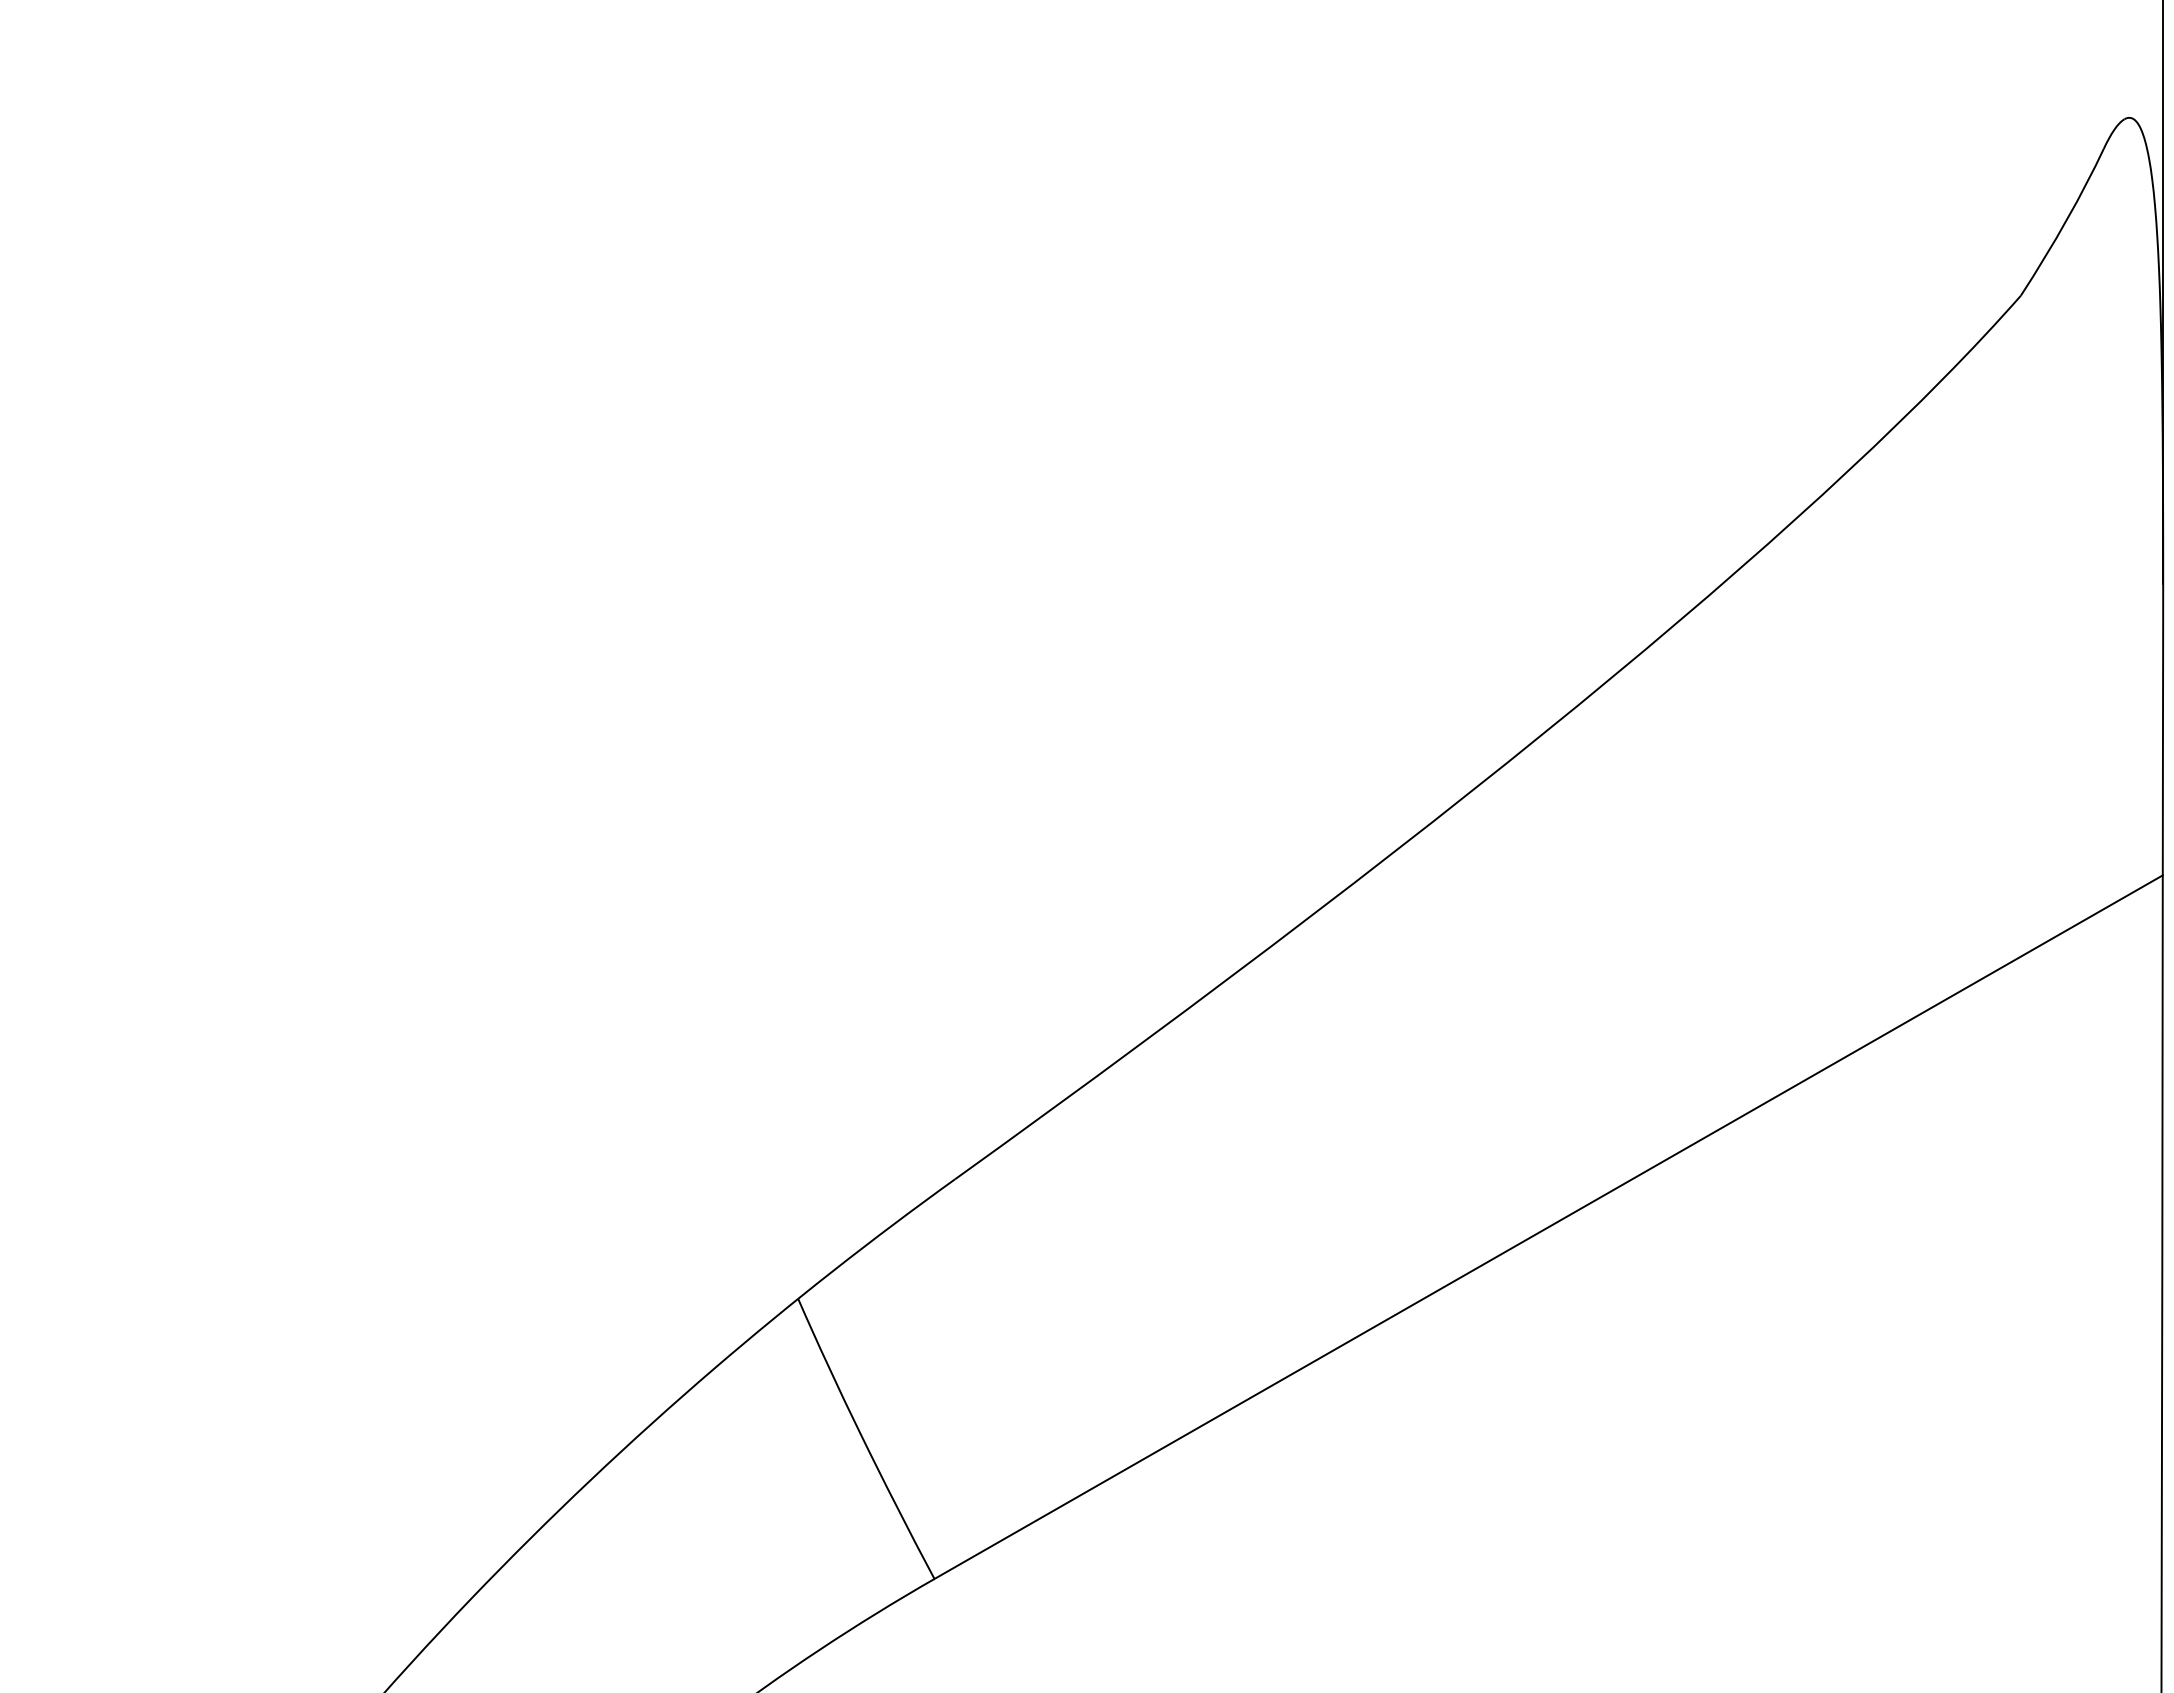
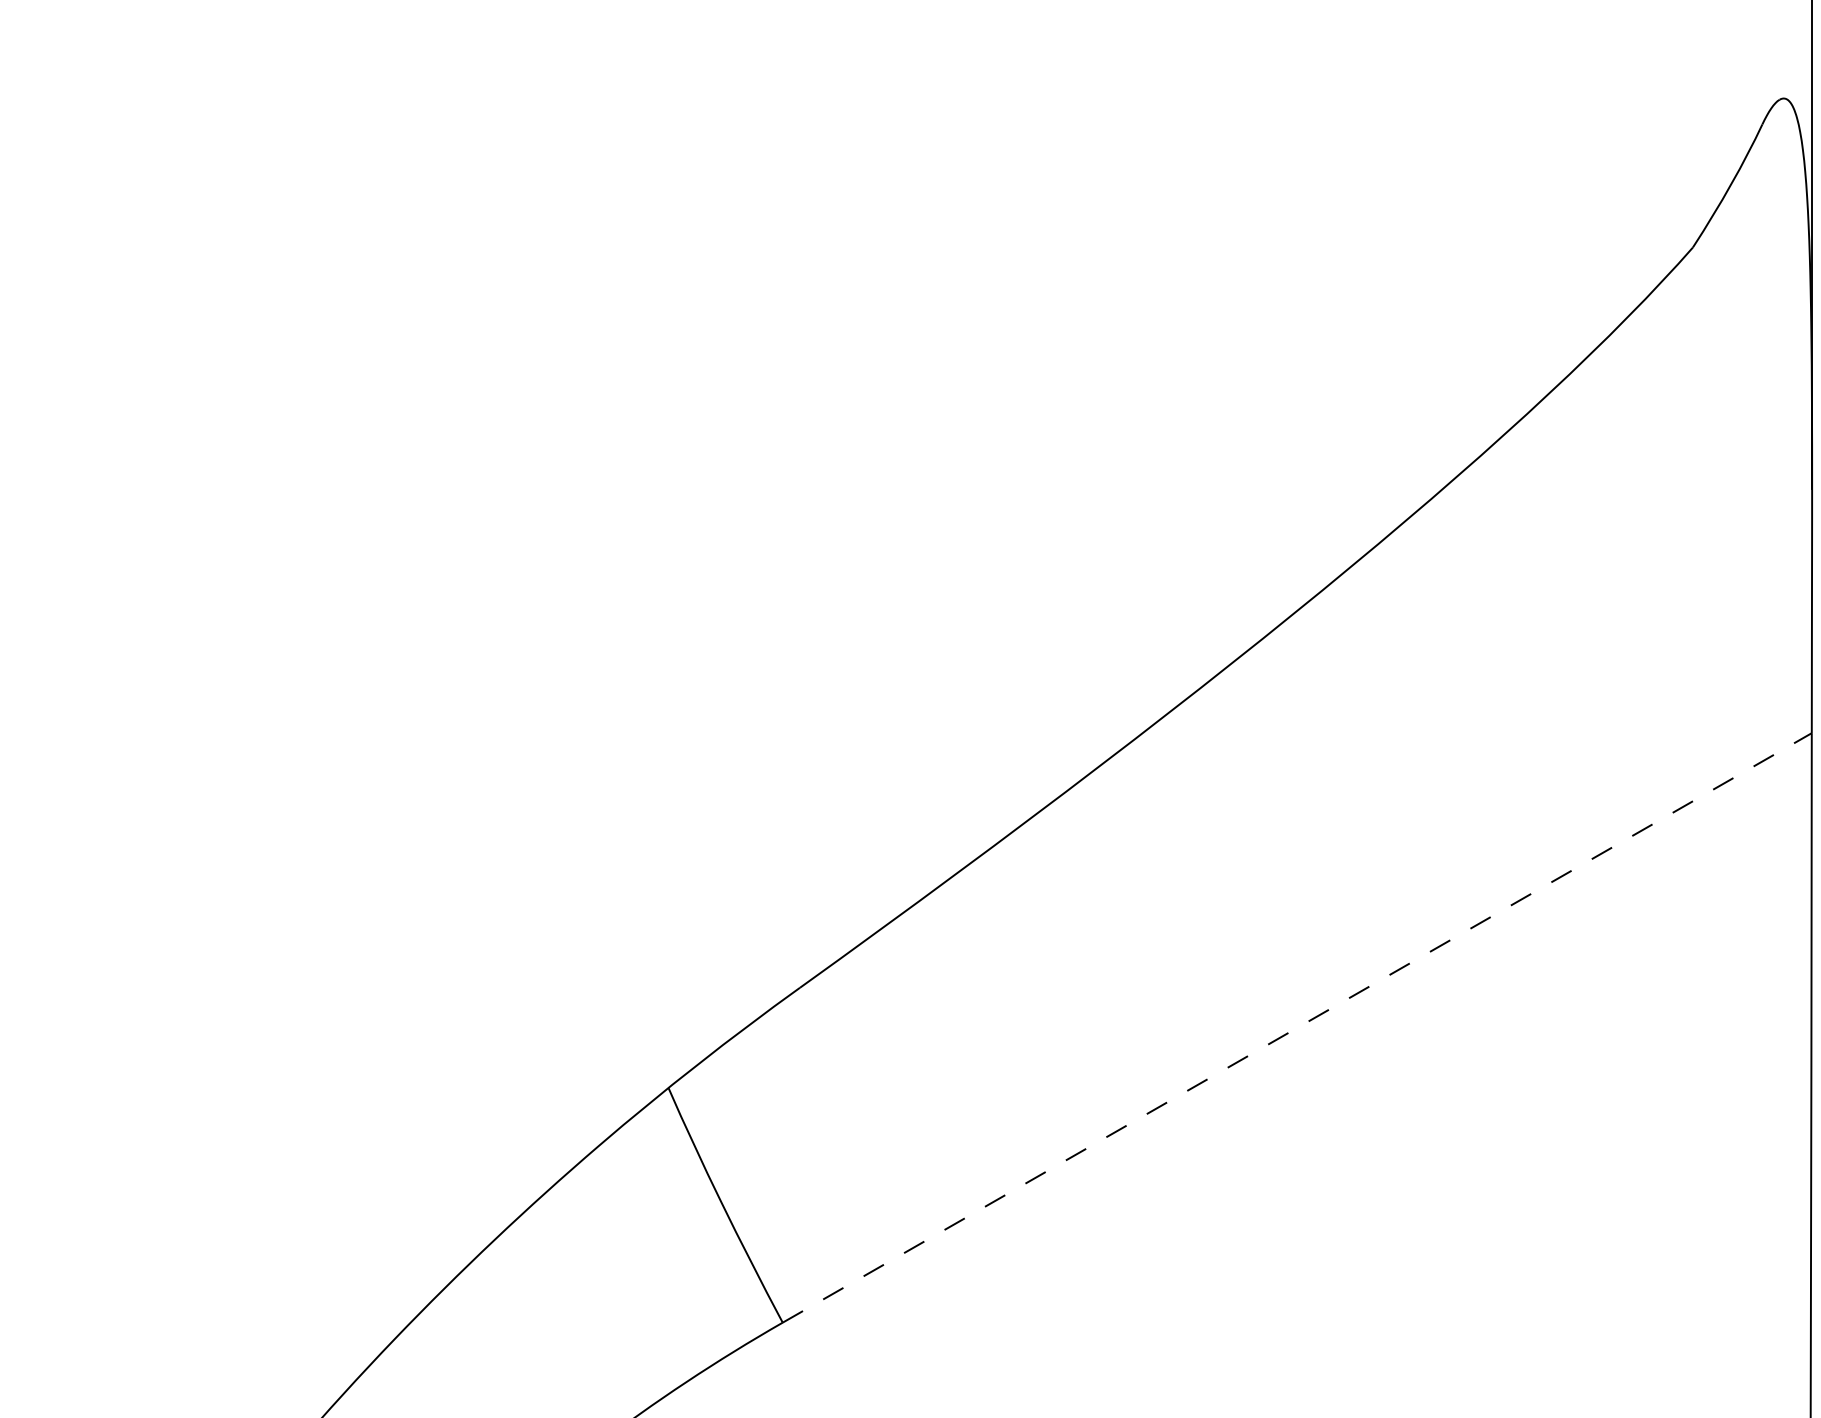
line: (1548, 1227) -> (1297, 1028), solid -> dashed

